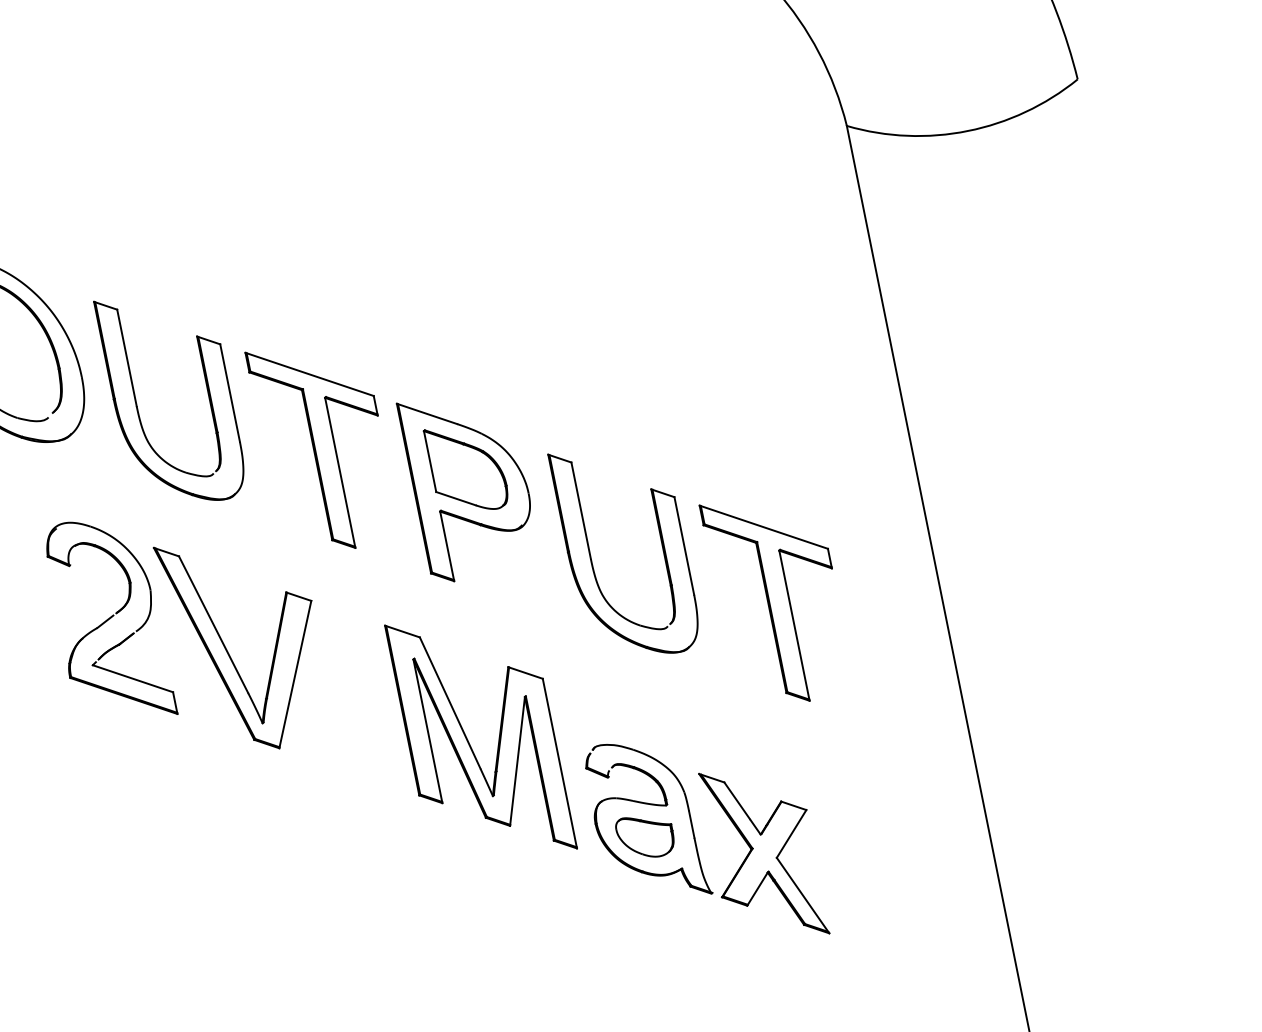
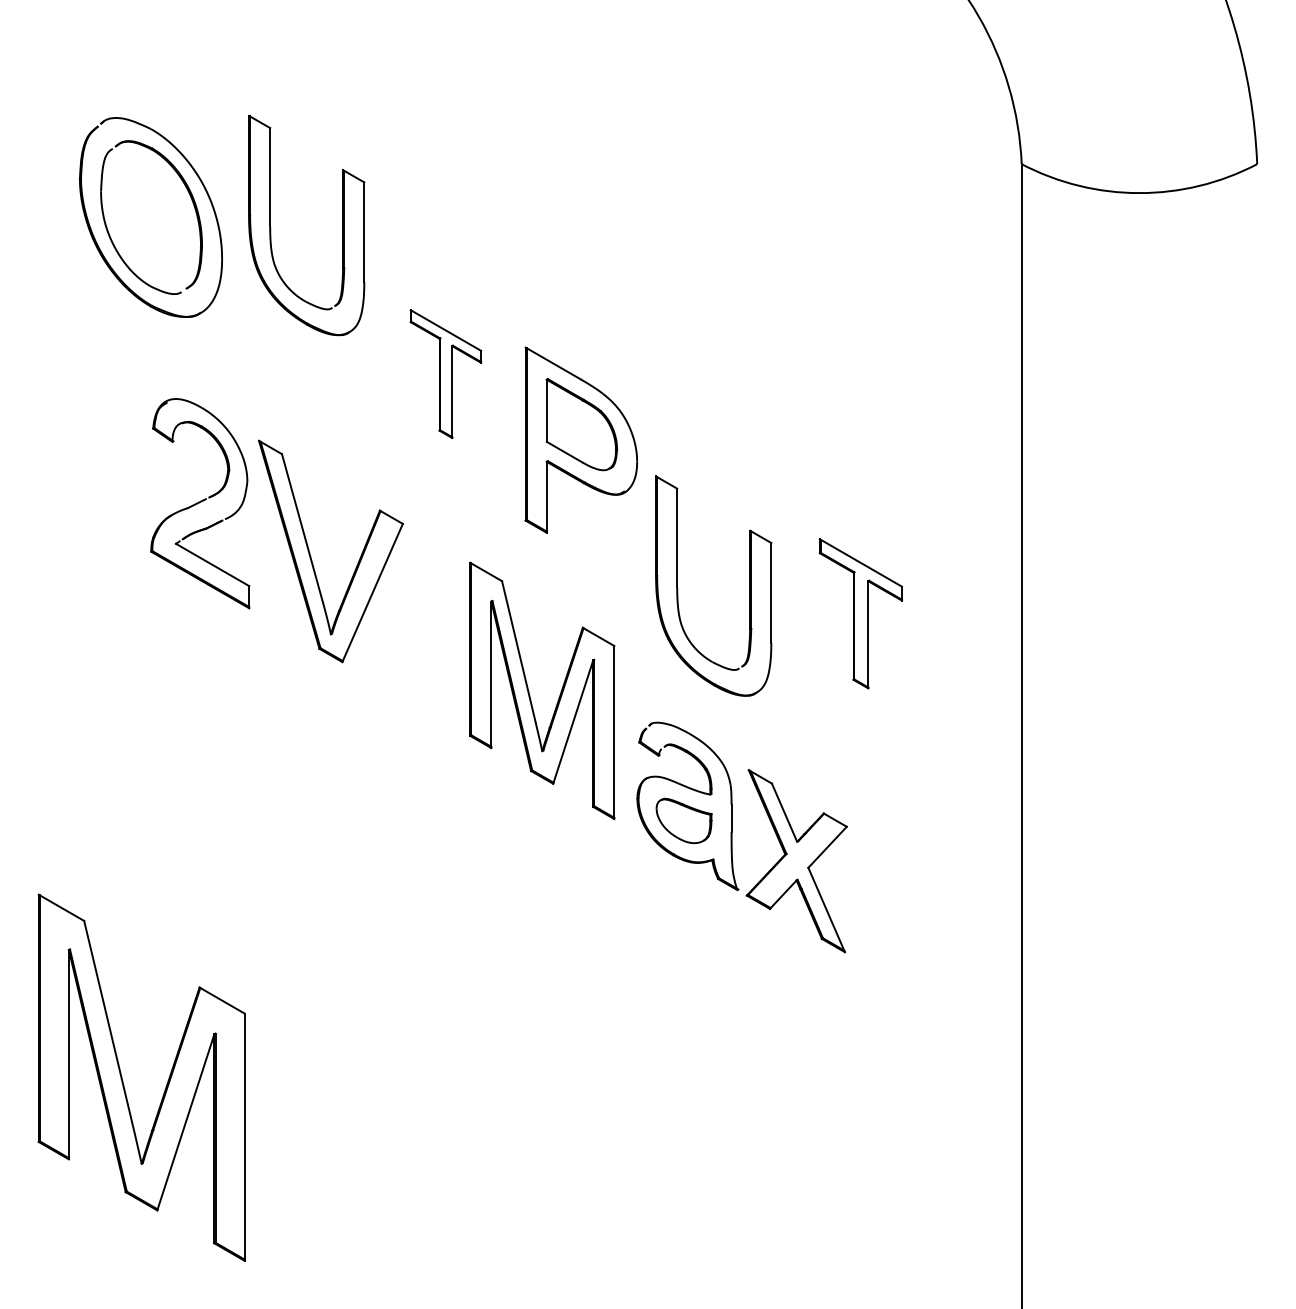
part: (138, 406) -> (271, 227), moved
part: (323, 445) -> (445, 373), size x0.6
part: (592, 559) -> (678, 587), moved
part: (777, 598) -> (860, 613), size x0.7

